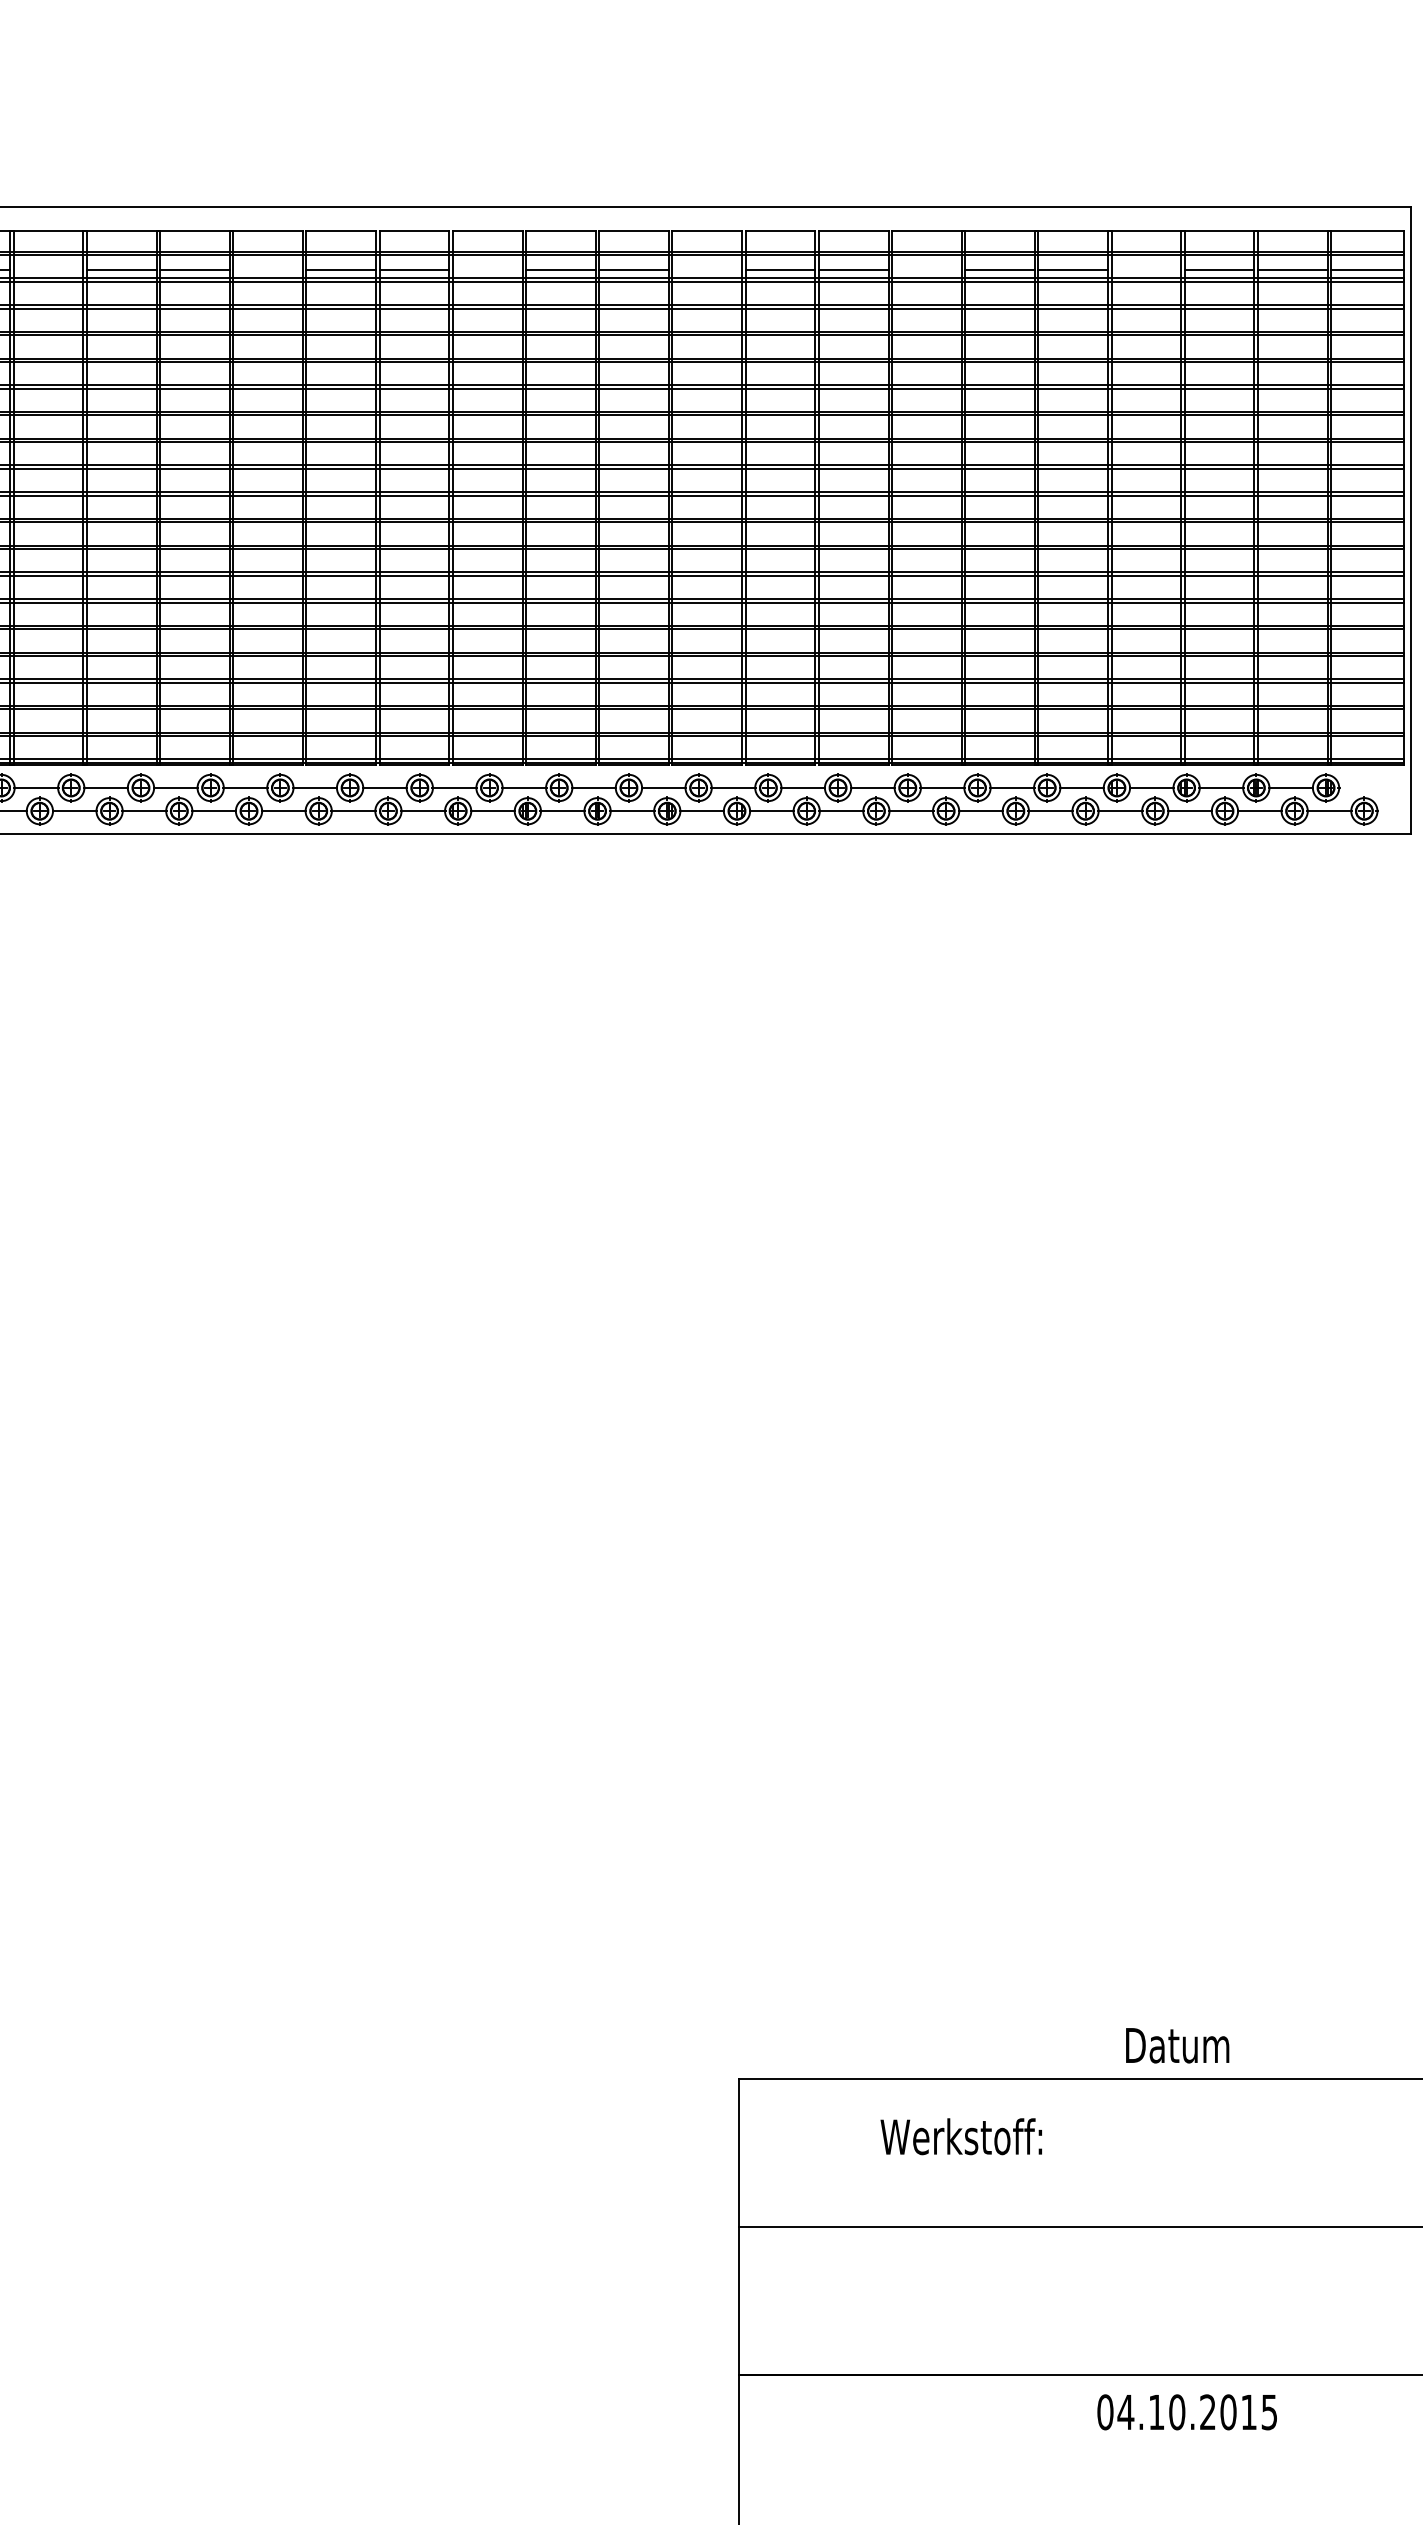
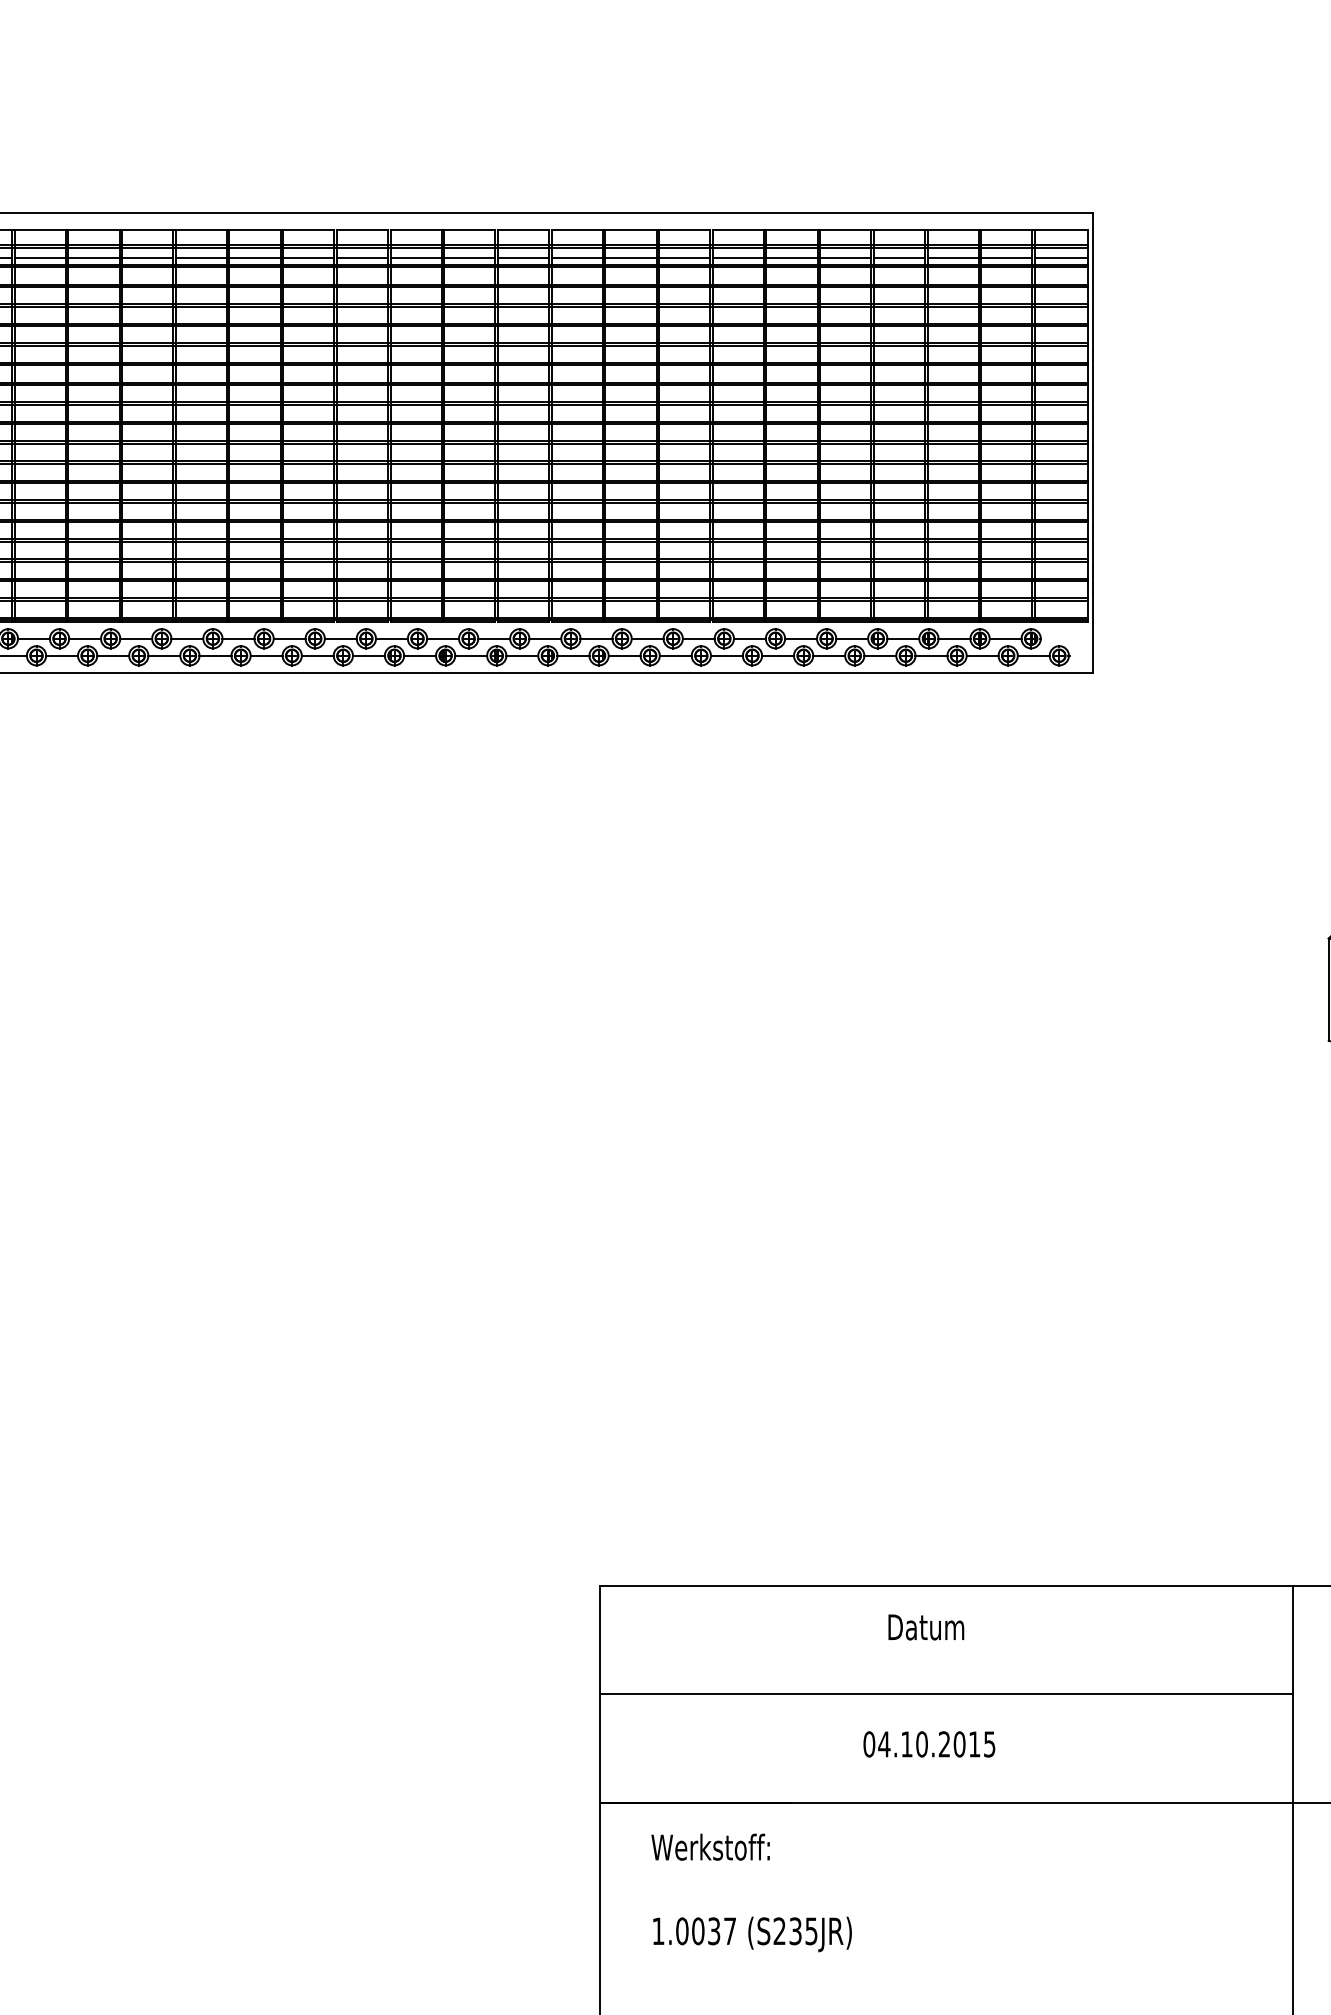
line: (47, 269) -> (93, 258), added
line: (267, 269) -> (254, 258), added
line: (486, 269) -> (415, 258), added
line: (706, 269) -> (576, 258), added
line: (925, 269) -> (737, 258), added
line: (1146, 269) -> (899, 258), added
text: (1177, 2045) -> (926, 1627), moved
text: (961, 2135) -> (710, 1846), moved
text: (1187, 2412) -> (929, 1744), moved

